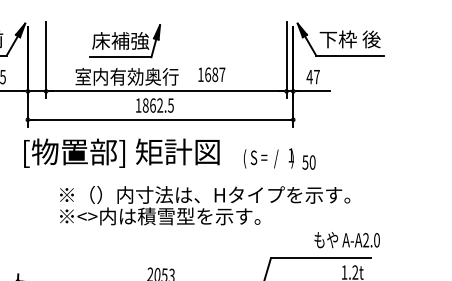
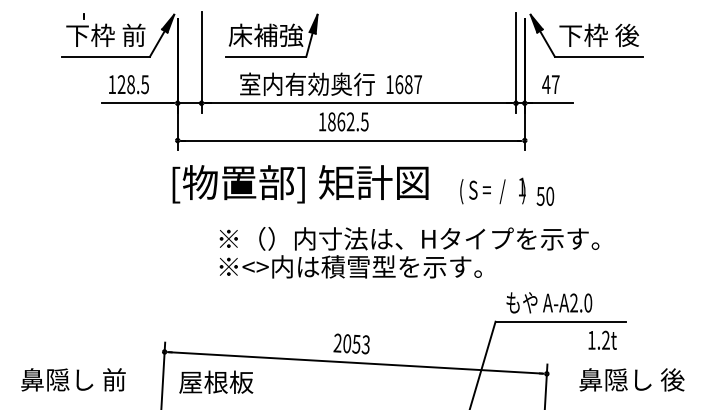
part: (124, 41) -> (271, 35), moved
text: (211, 74) -> (403, 84), moved
text: (347, 239) -> (549, 302), moved

